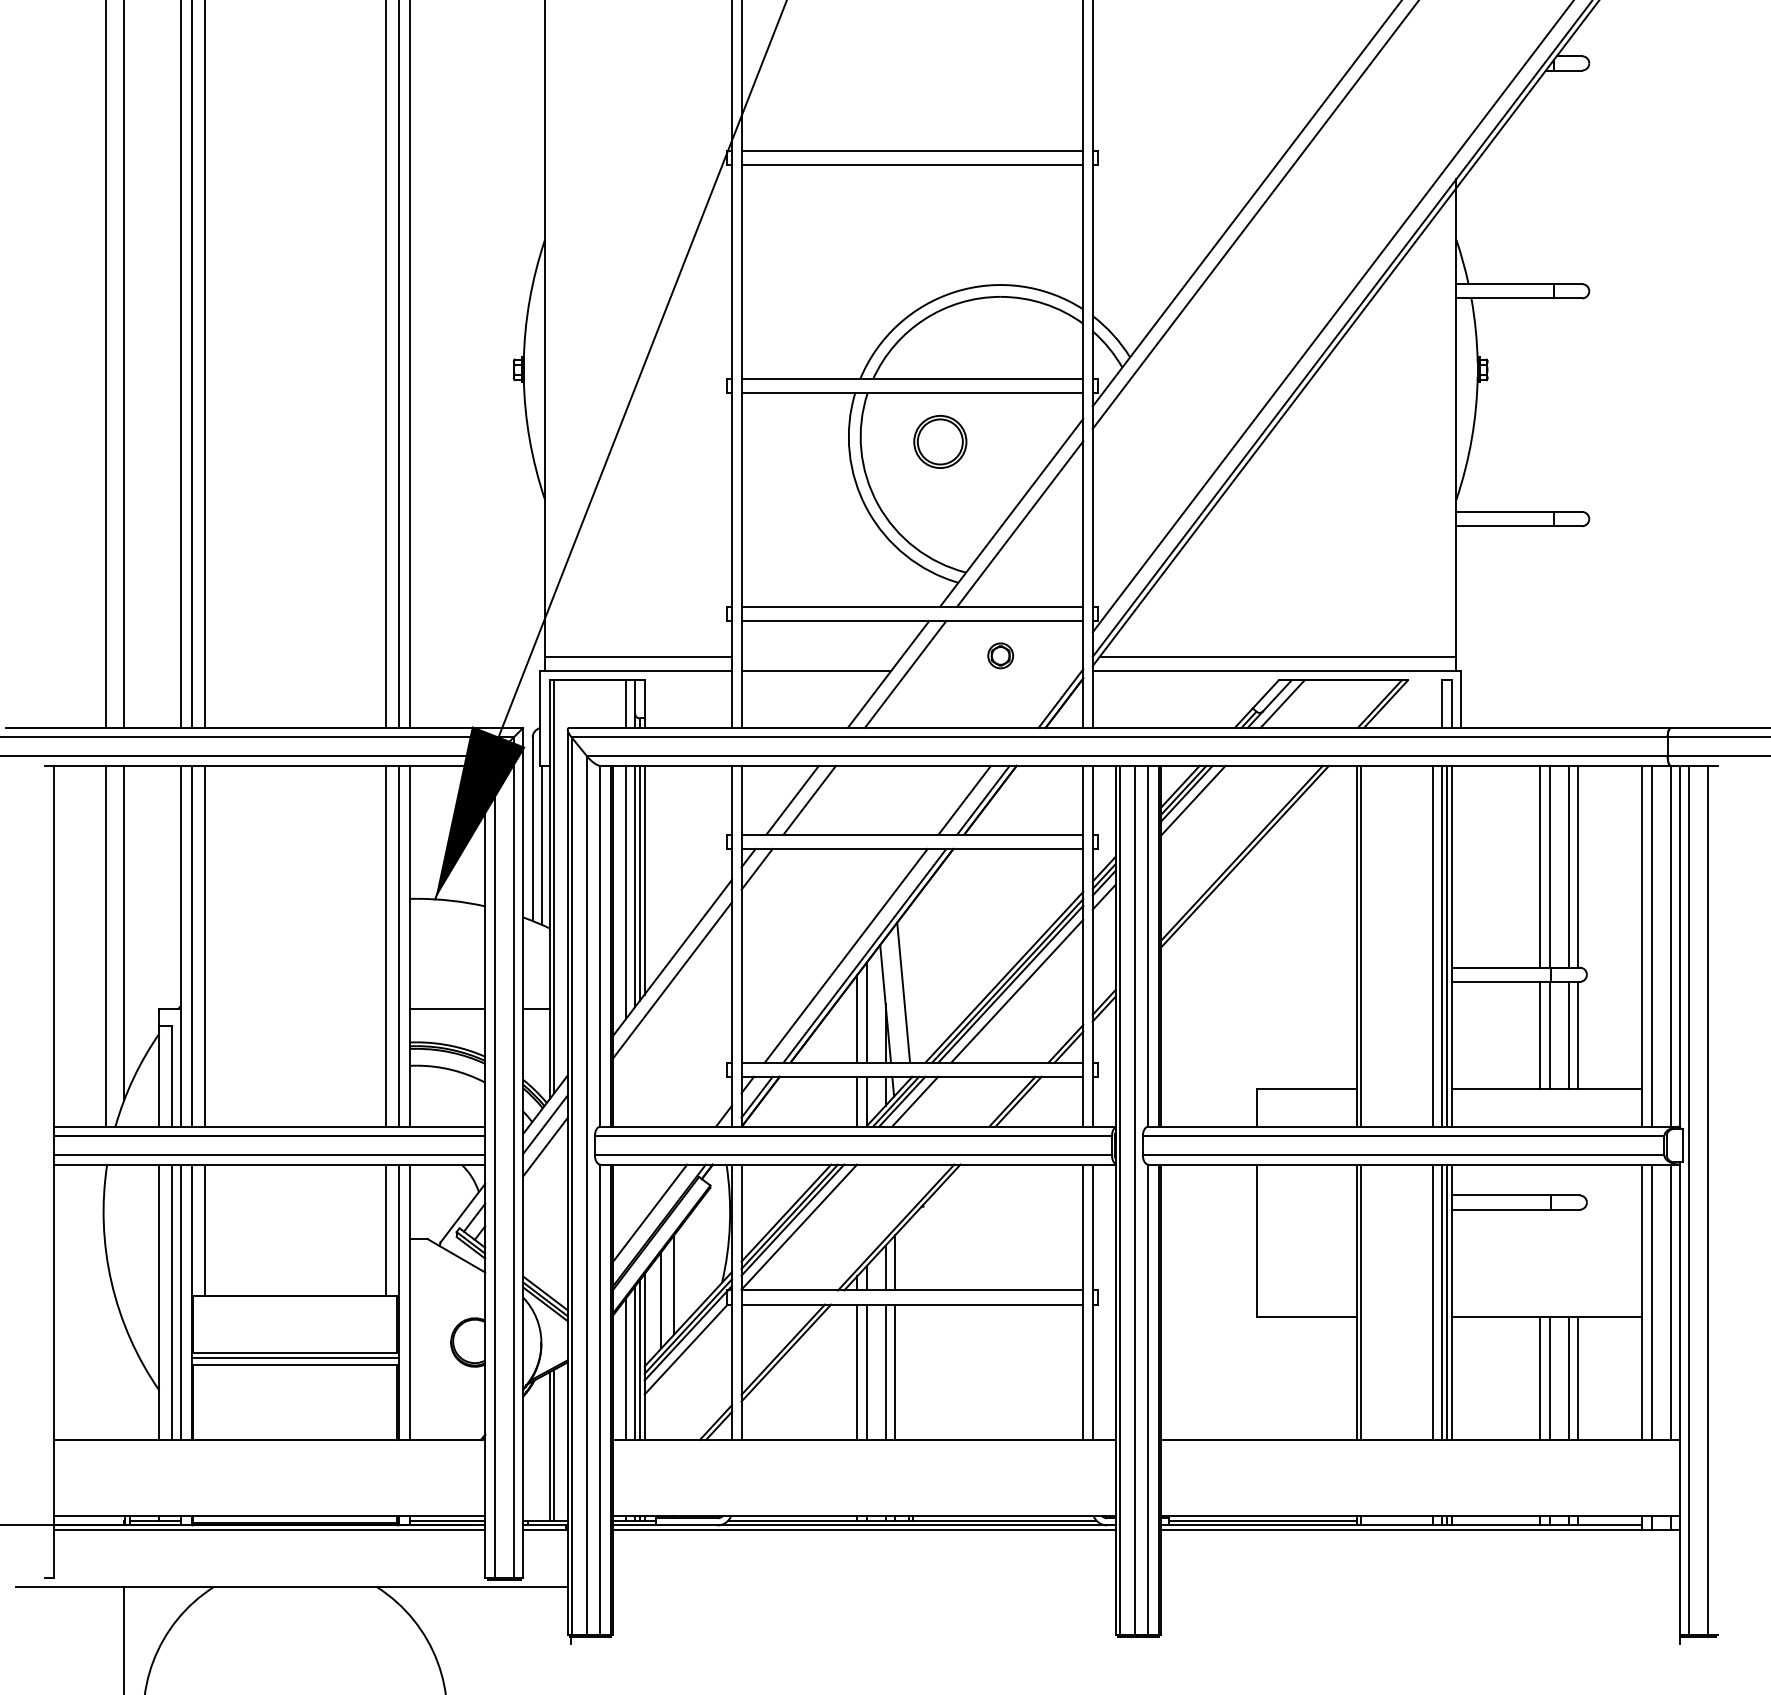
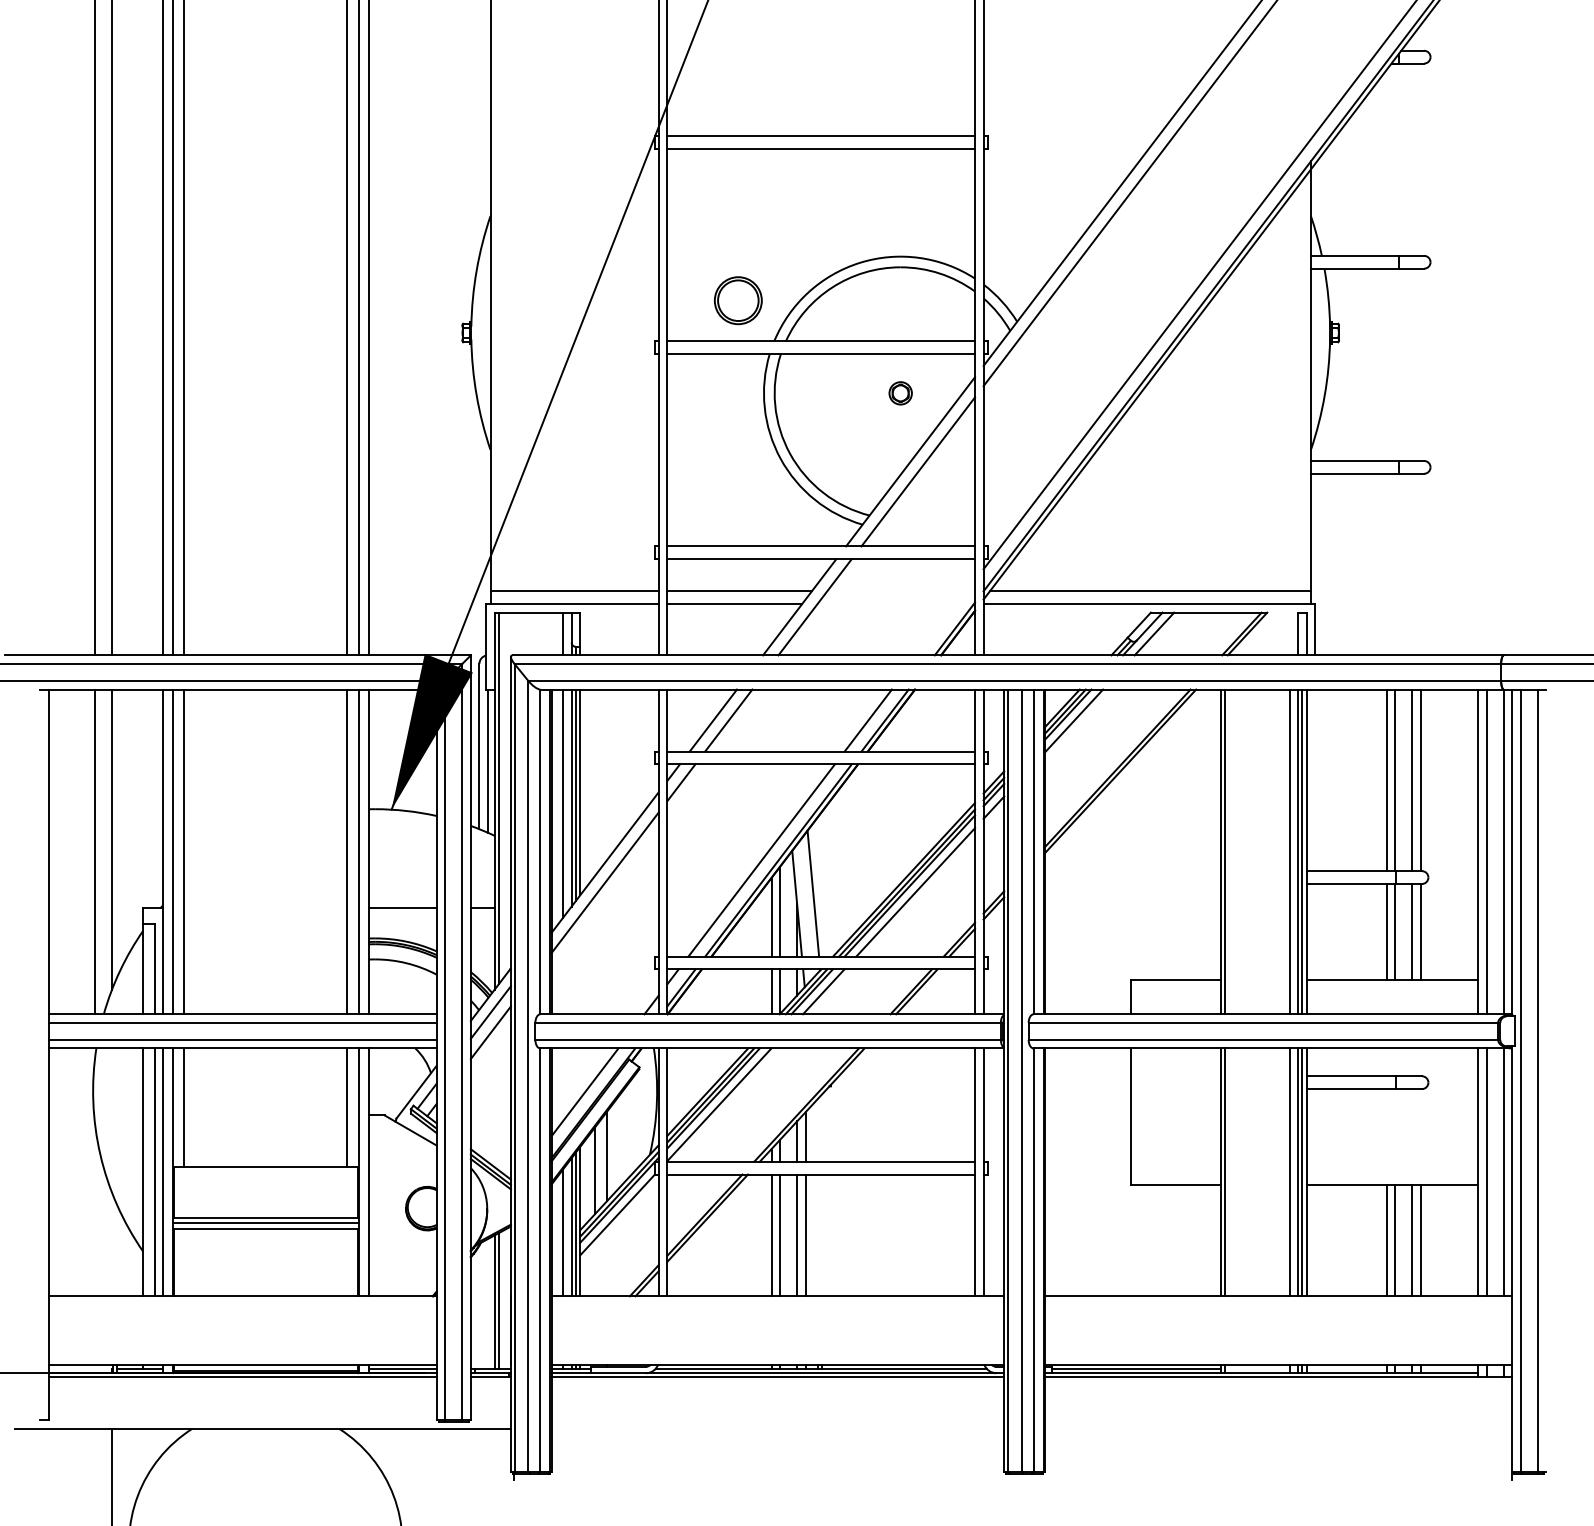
part: (940, 441) -> (738, 300), moved
part: (1000, 655) -> (900, 393), moved
line: (821, 656) -> (739, 591), added

